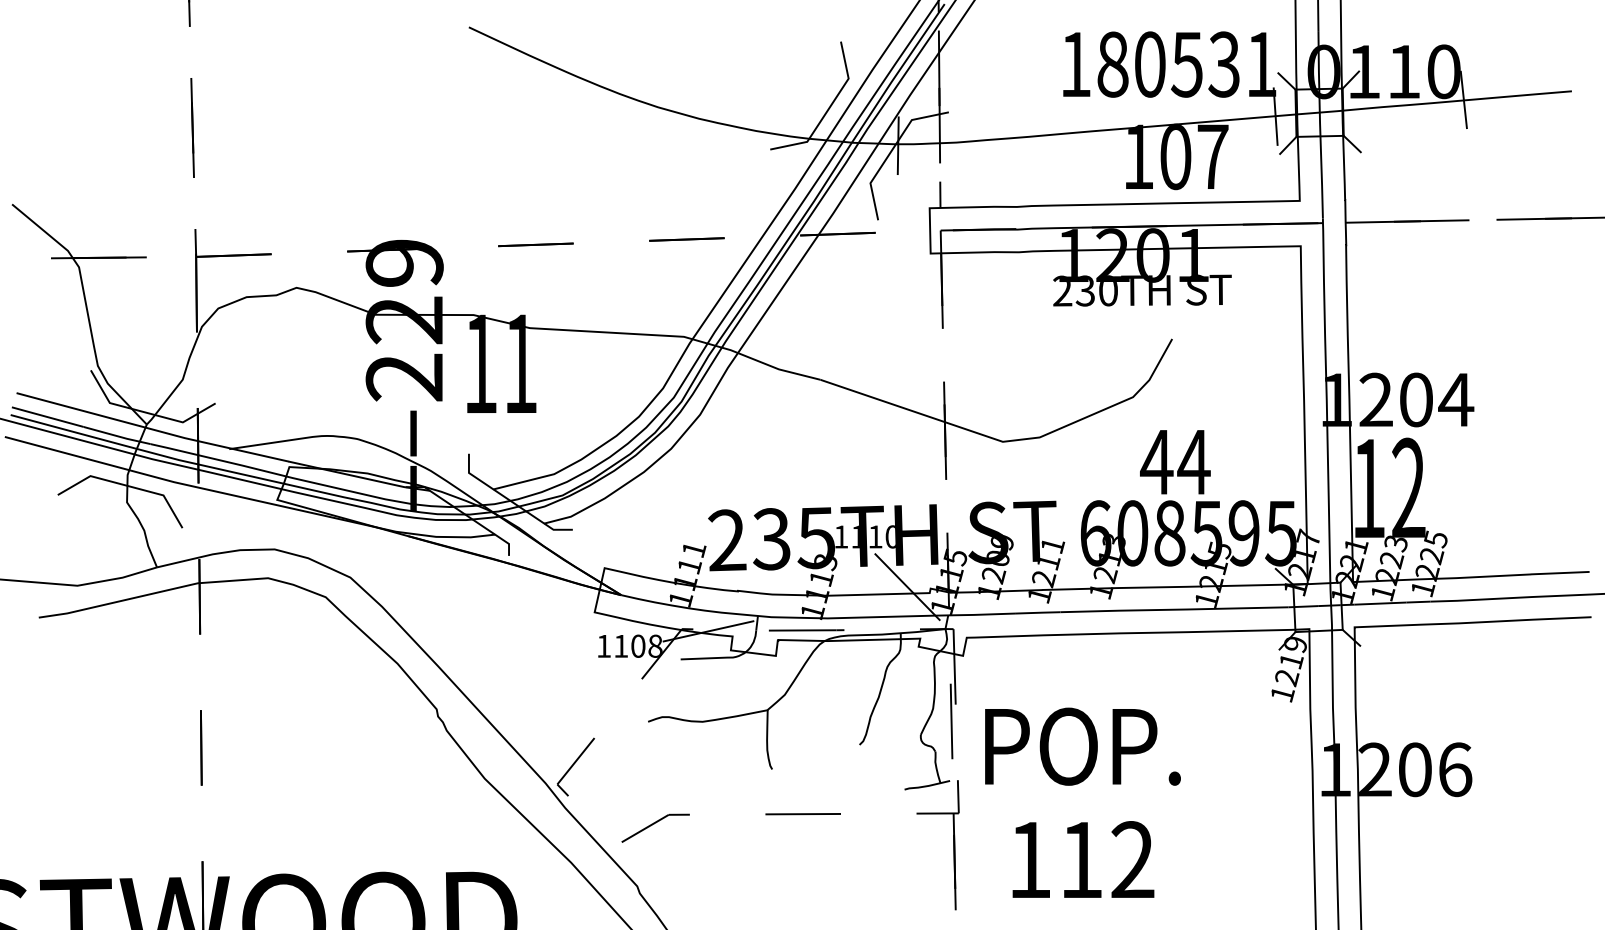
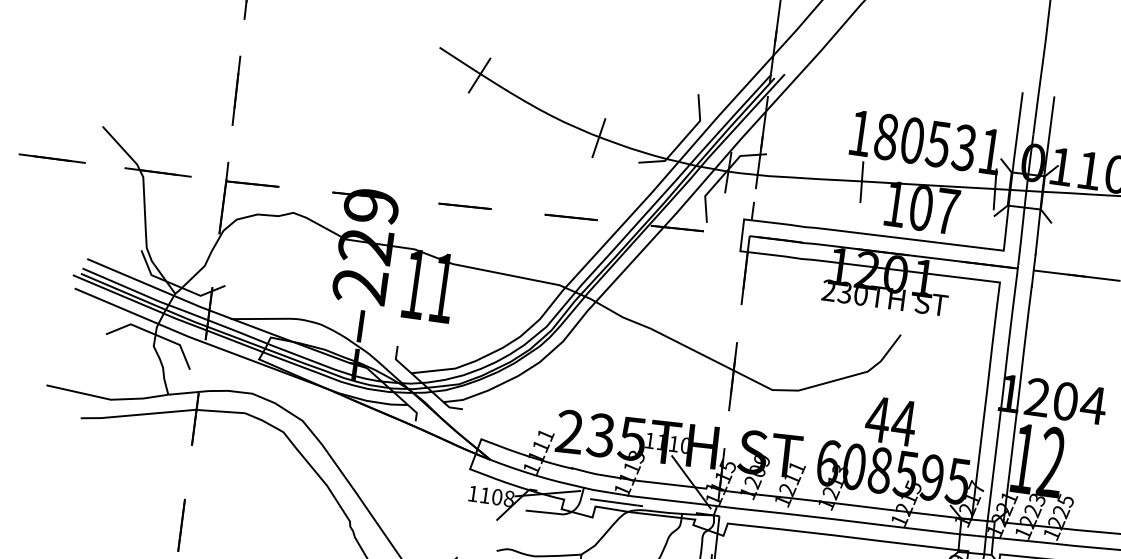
line: (530, 58) -> (479, 75), added
line: (709, 122) -> (598, 137), added
line: (1087, 132) -> (861, 181), added

